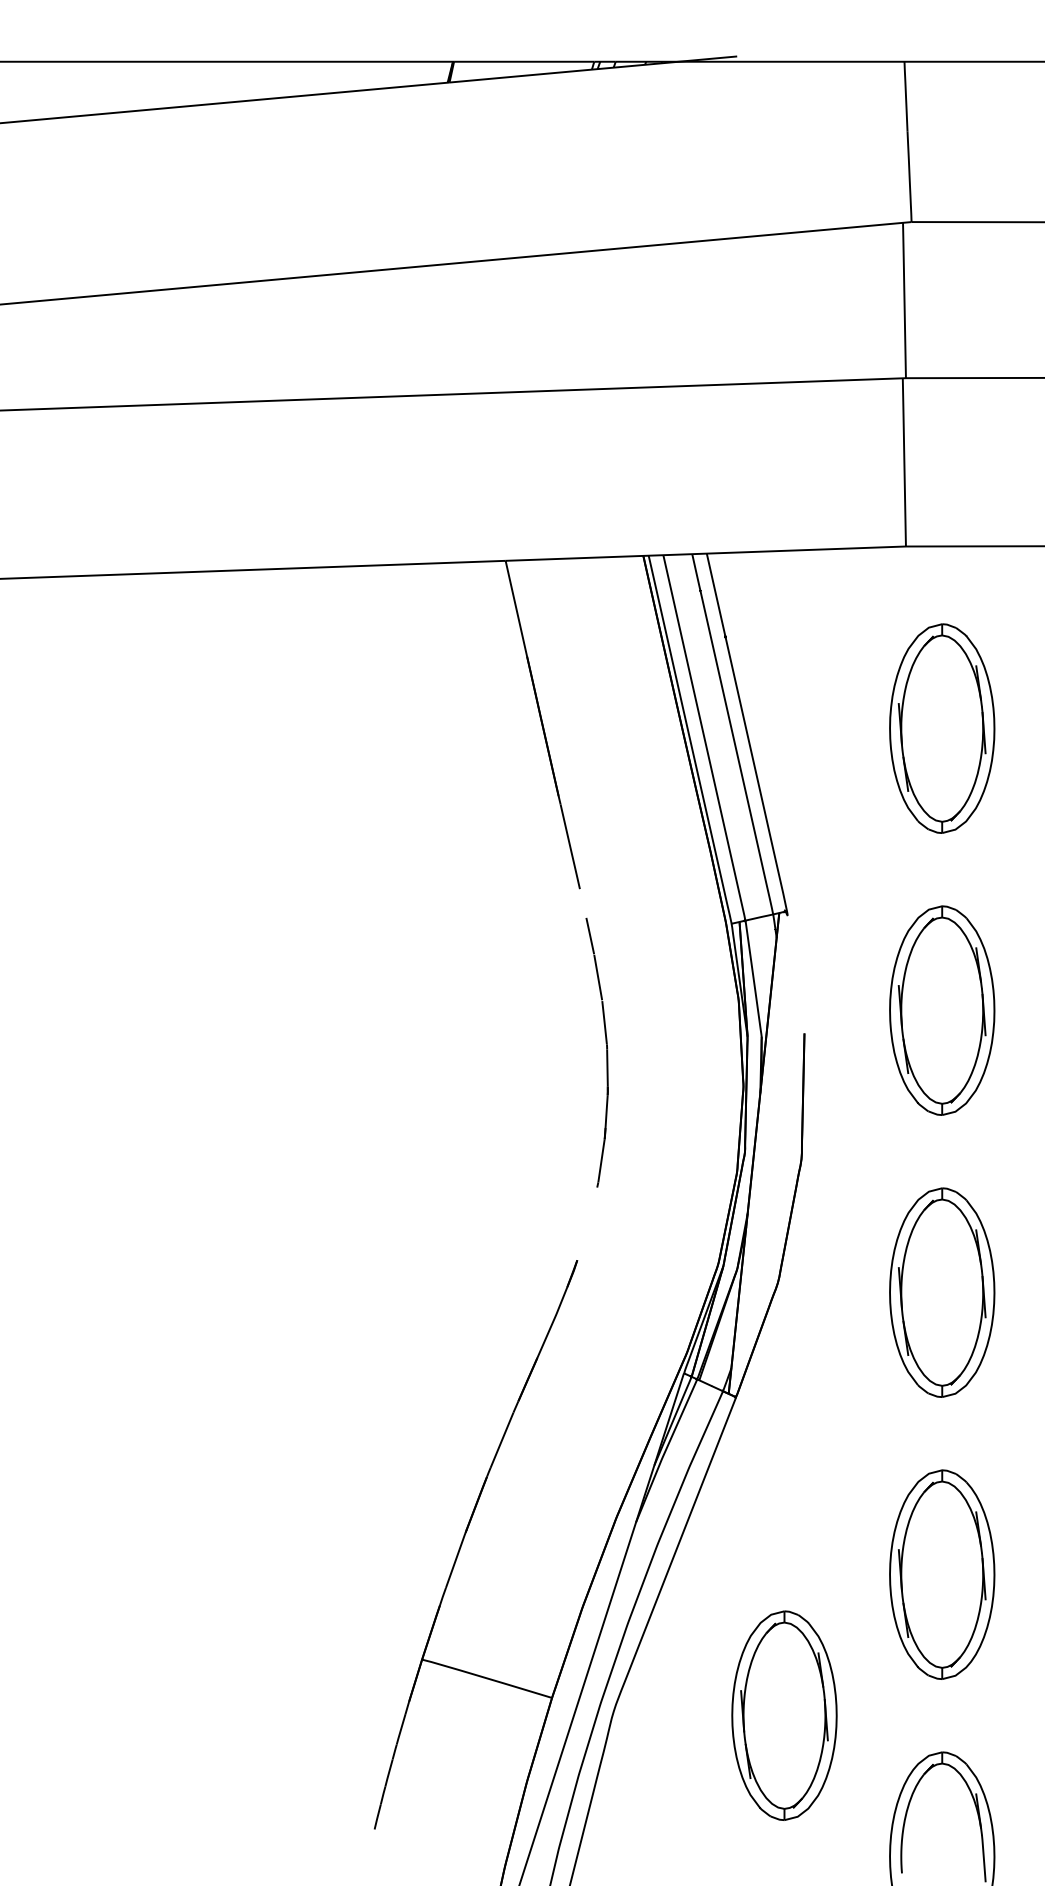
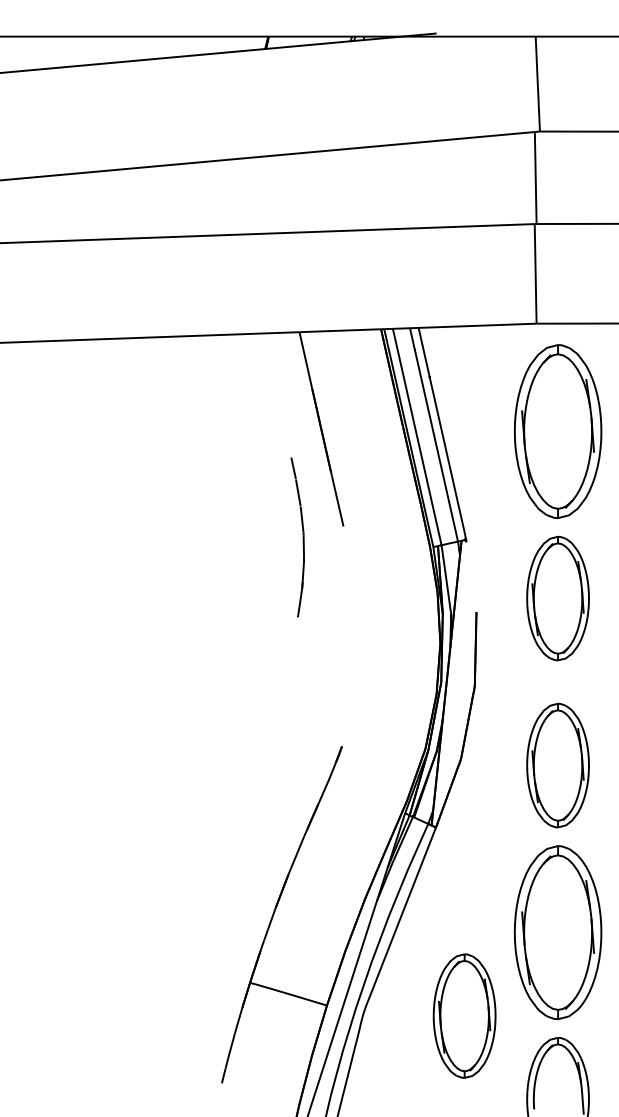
part: (941, 728) -> (557, 431), size x1.4
part: (596, 1052) -> (297, 537), moved
part: (941, 1574) -> (557, 932), size x1.4

